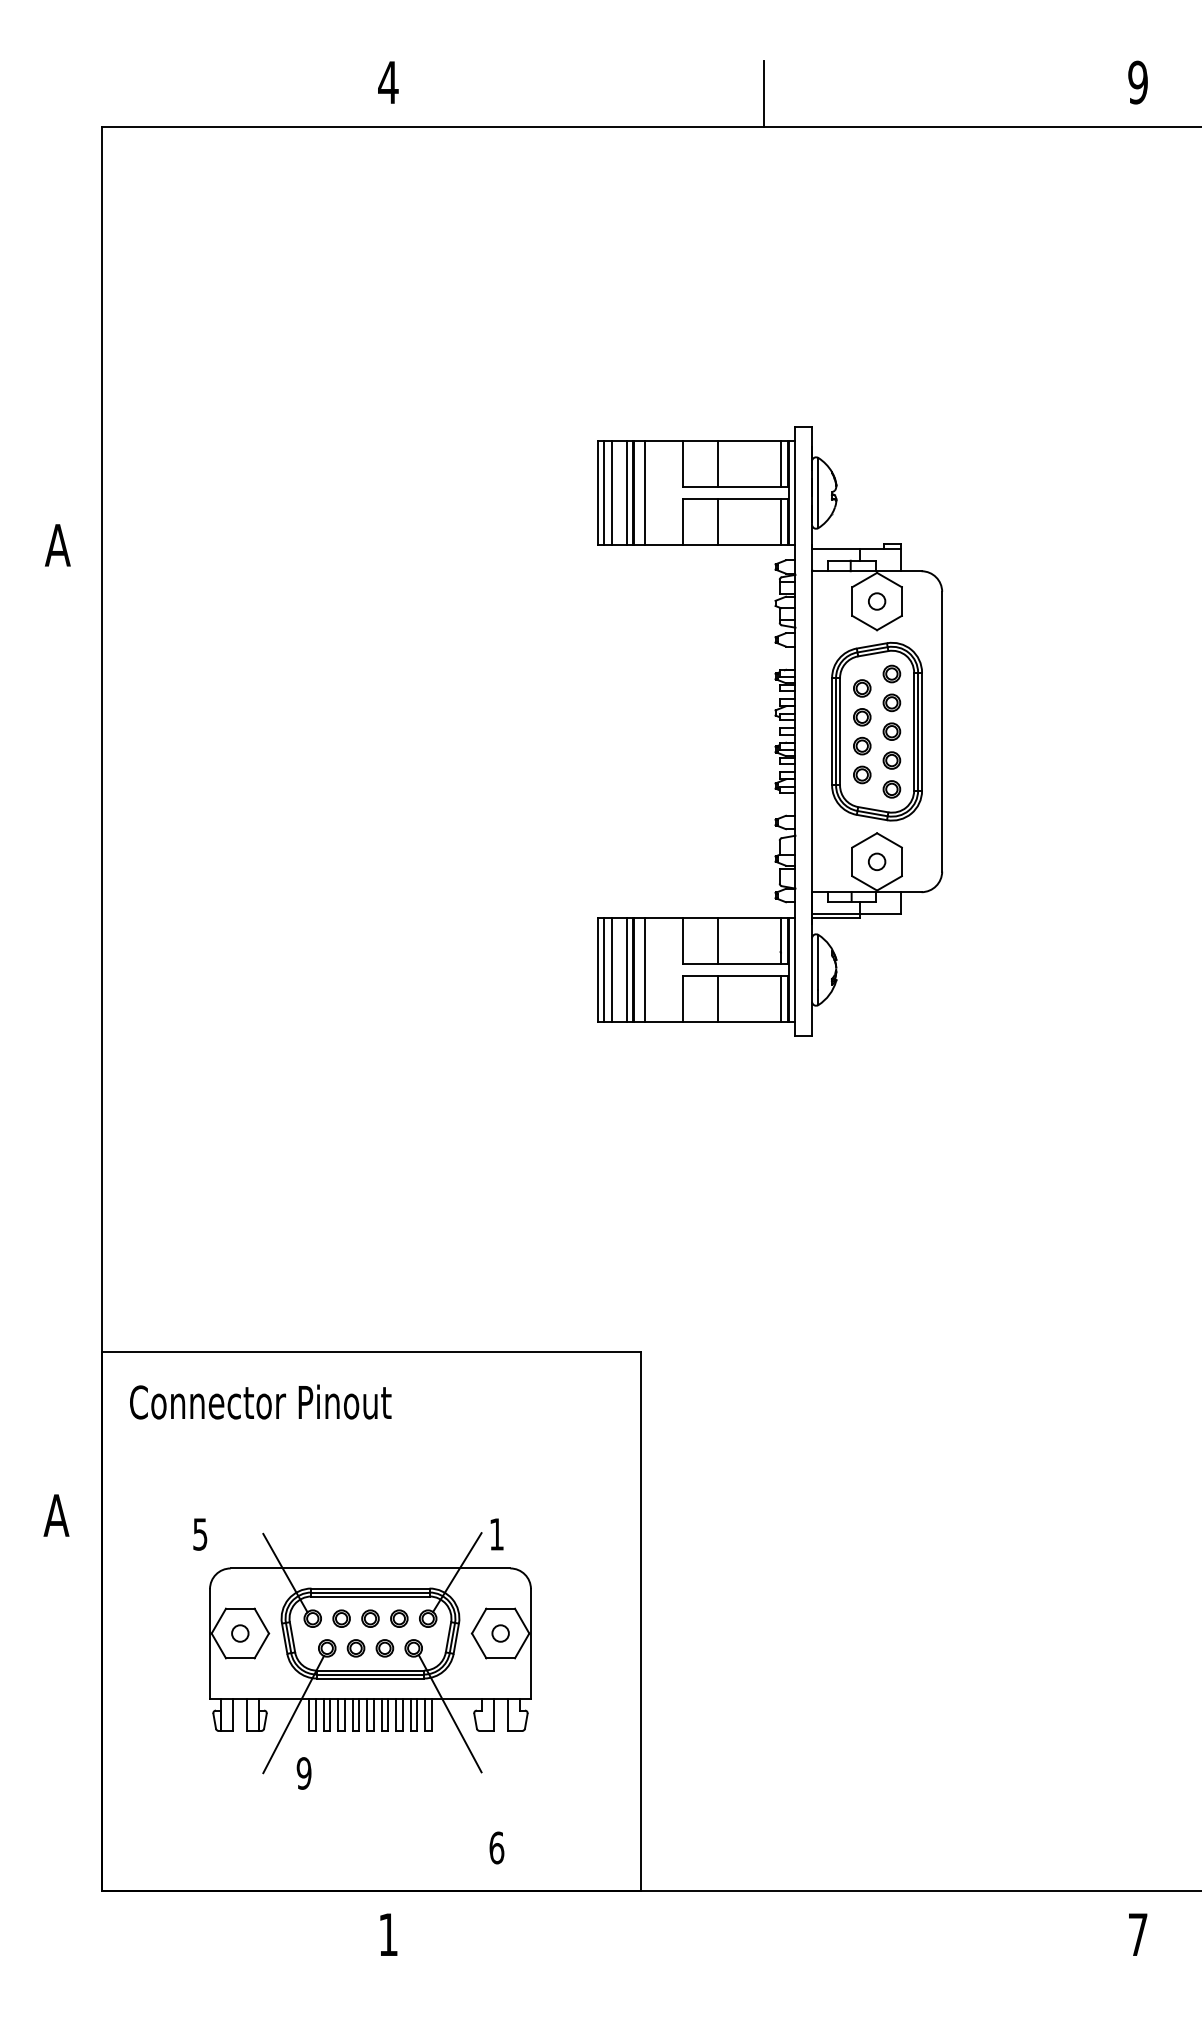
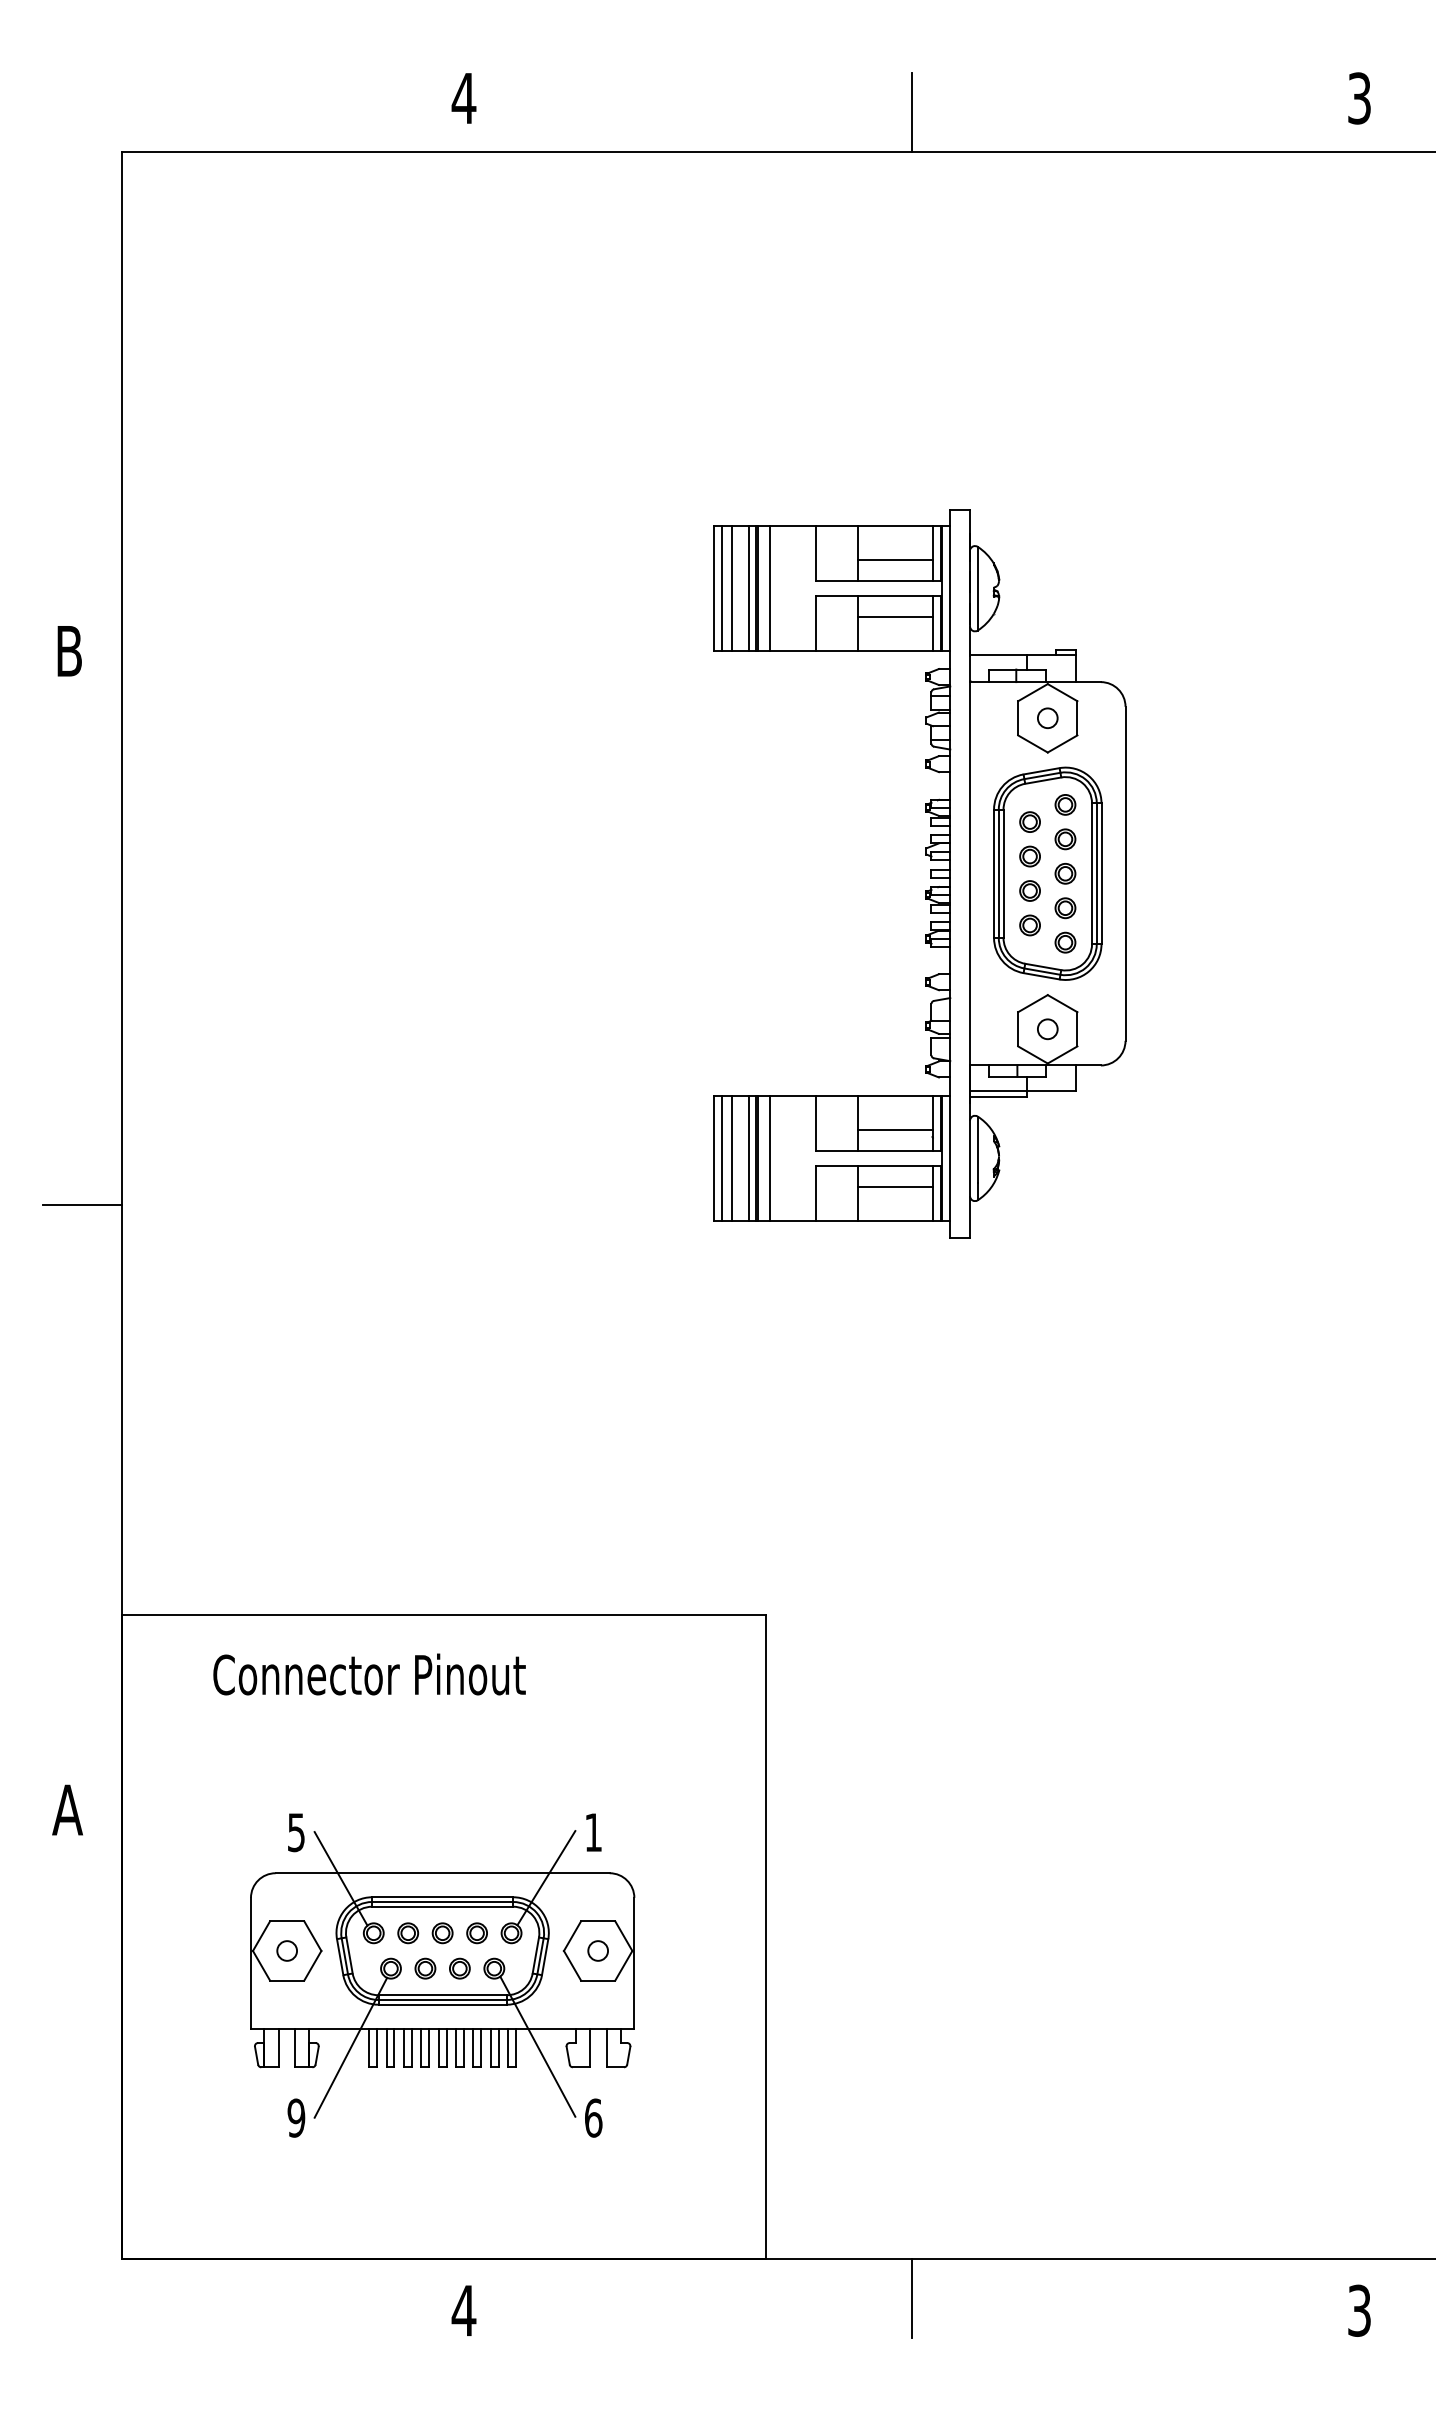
text: (1138, 82) -> (1359, 98), 9 -> 3
line: (749, 468) -> (895, 559), added
line: (749, 517) -> (895, 617), added
text: (57, 545) -> (68, 651), A -> B
line: (749, 945) -> (895, 1129), added
line: (749, 994) -> (895, 1187), added
line: (68, 1009) -> (82, 1205), added
text: (260, 1402) -> (369, 1674), moved
text: (200, 1534) -> (296, 1832), moved
text: (304, 1772) -> (296, 2117), moved
text: (496, 1847) -> (593, 2117), moved
line: (763, 1923) -> (912, 2297), added
text: (387, 1934) -> (463, 2310), 1 -> 4
text: (1138, 1934) -> (1359, 2310), 7 -> 3

